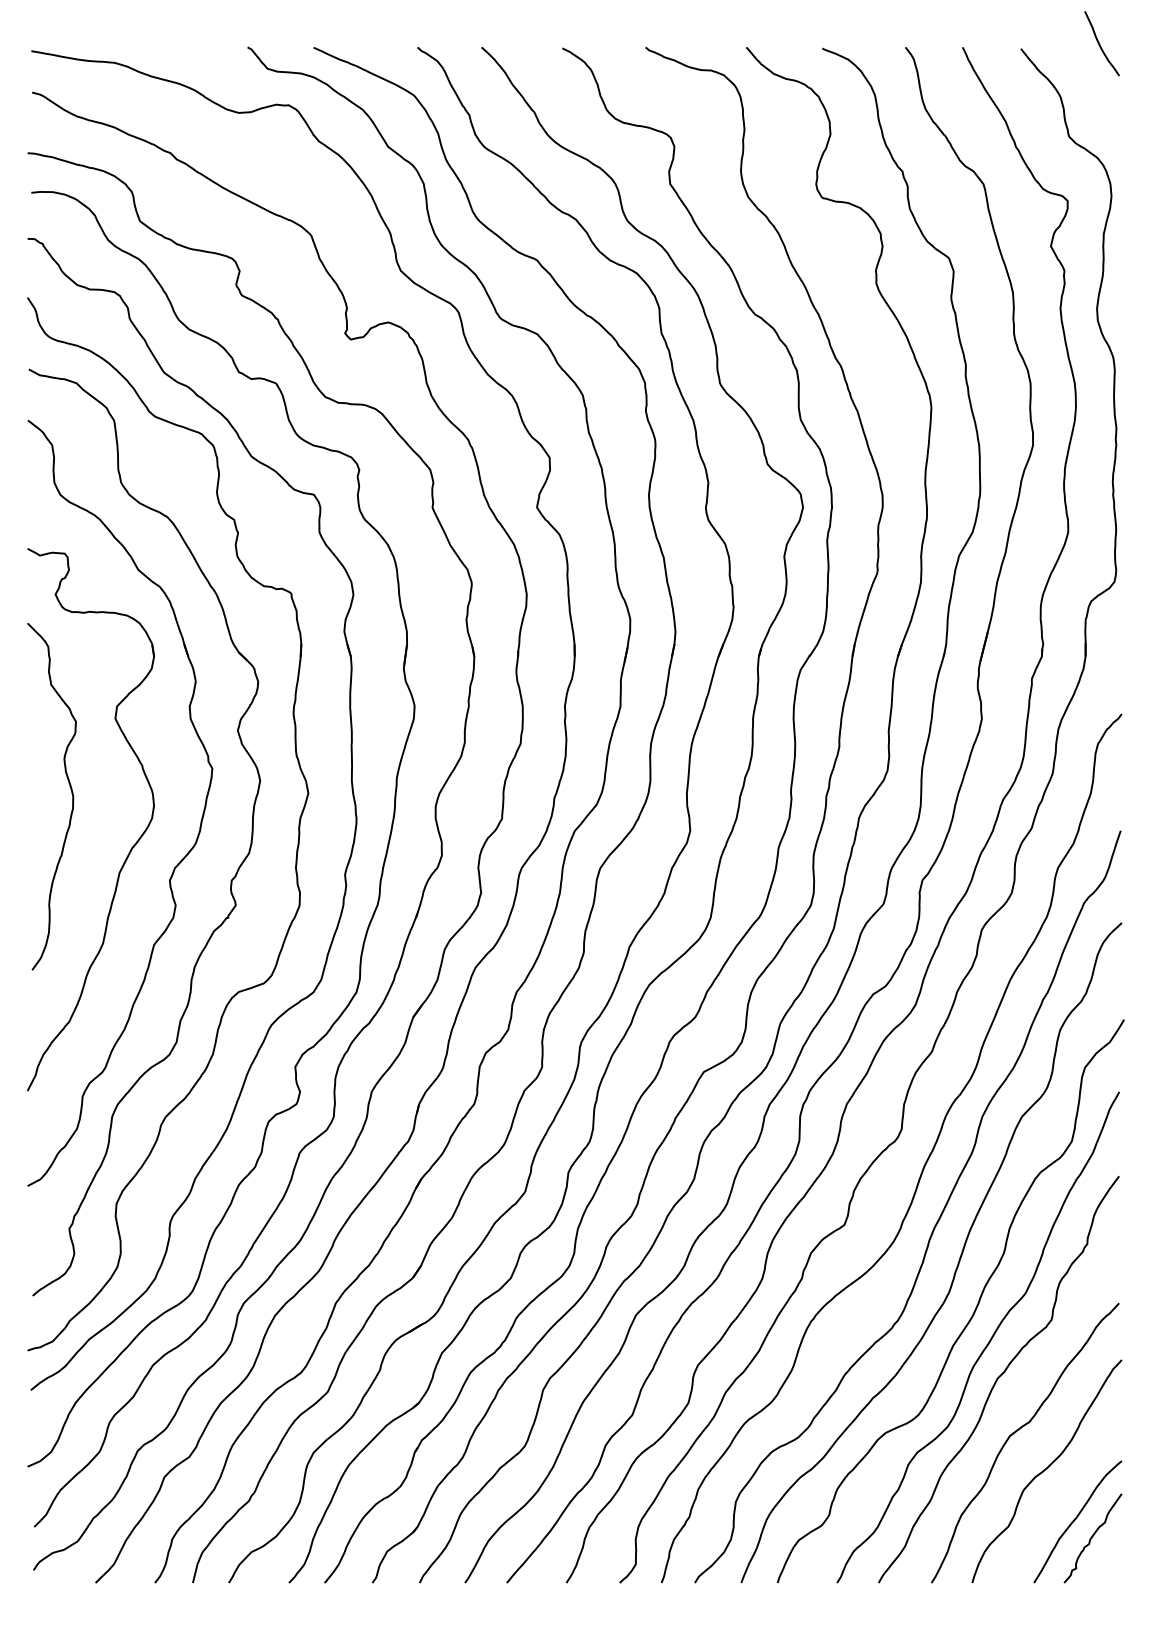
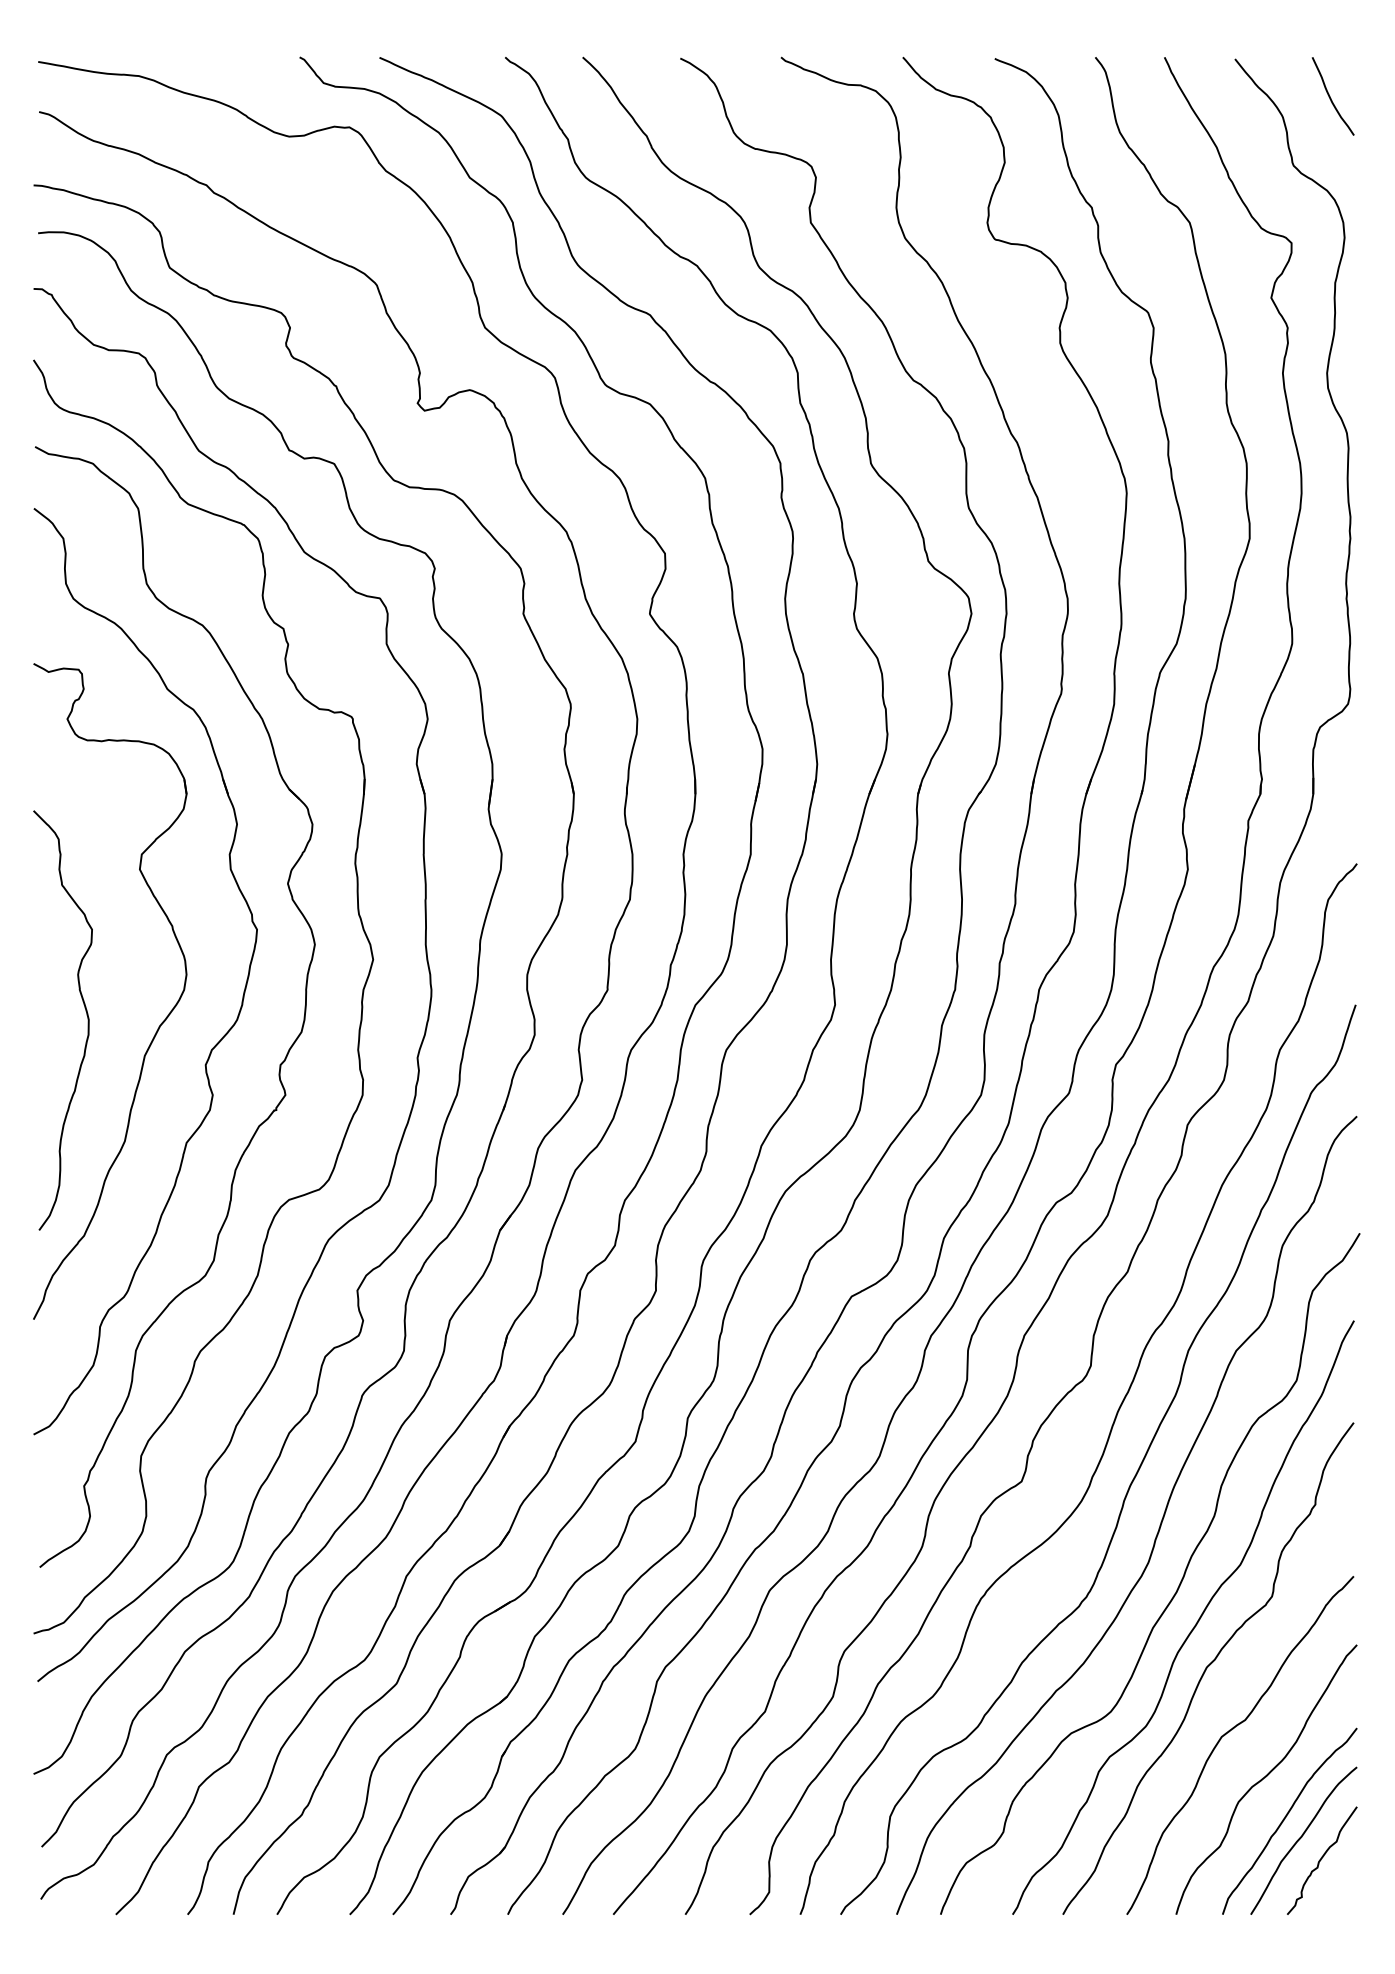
curve: (1100, 44) -> (1331, 97), moved
curve: (71, 794) -> (86, 1017), moved
curve: (1062, 1504) -> (1285, 1819), added

